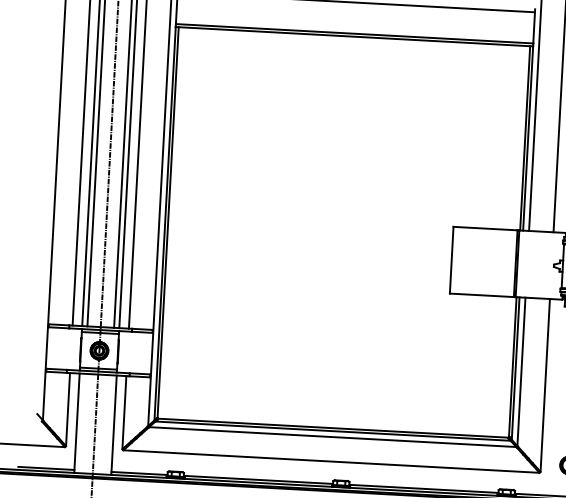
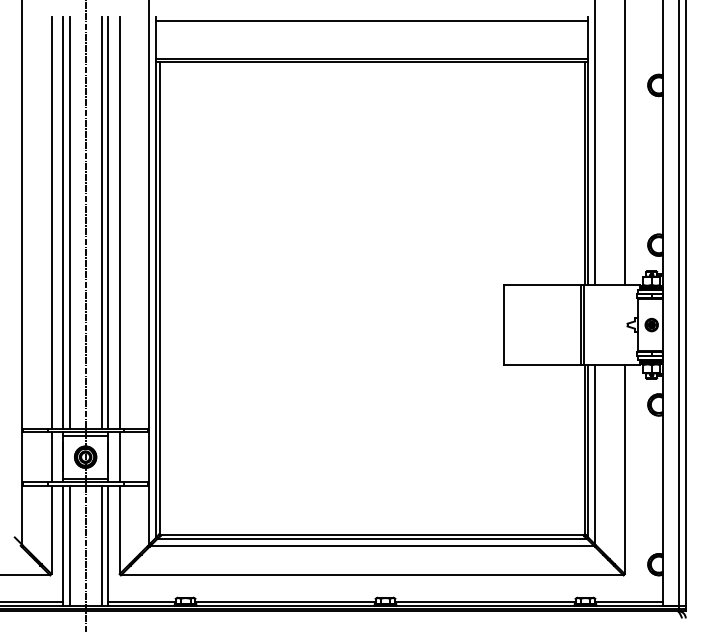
line: (71, 349) -> (51, 457), added
line: (127, 352) -> (119, 457), added
line: (82, 423) -> (69, 545), added
line: (108, 424) -> (101, 545), added

